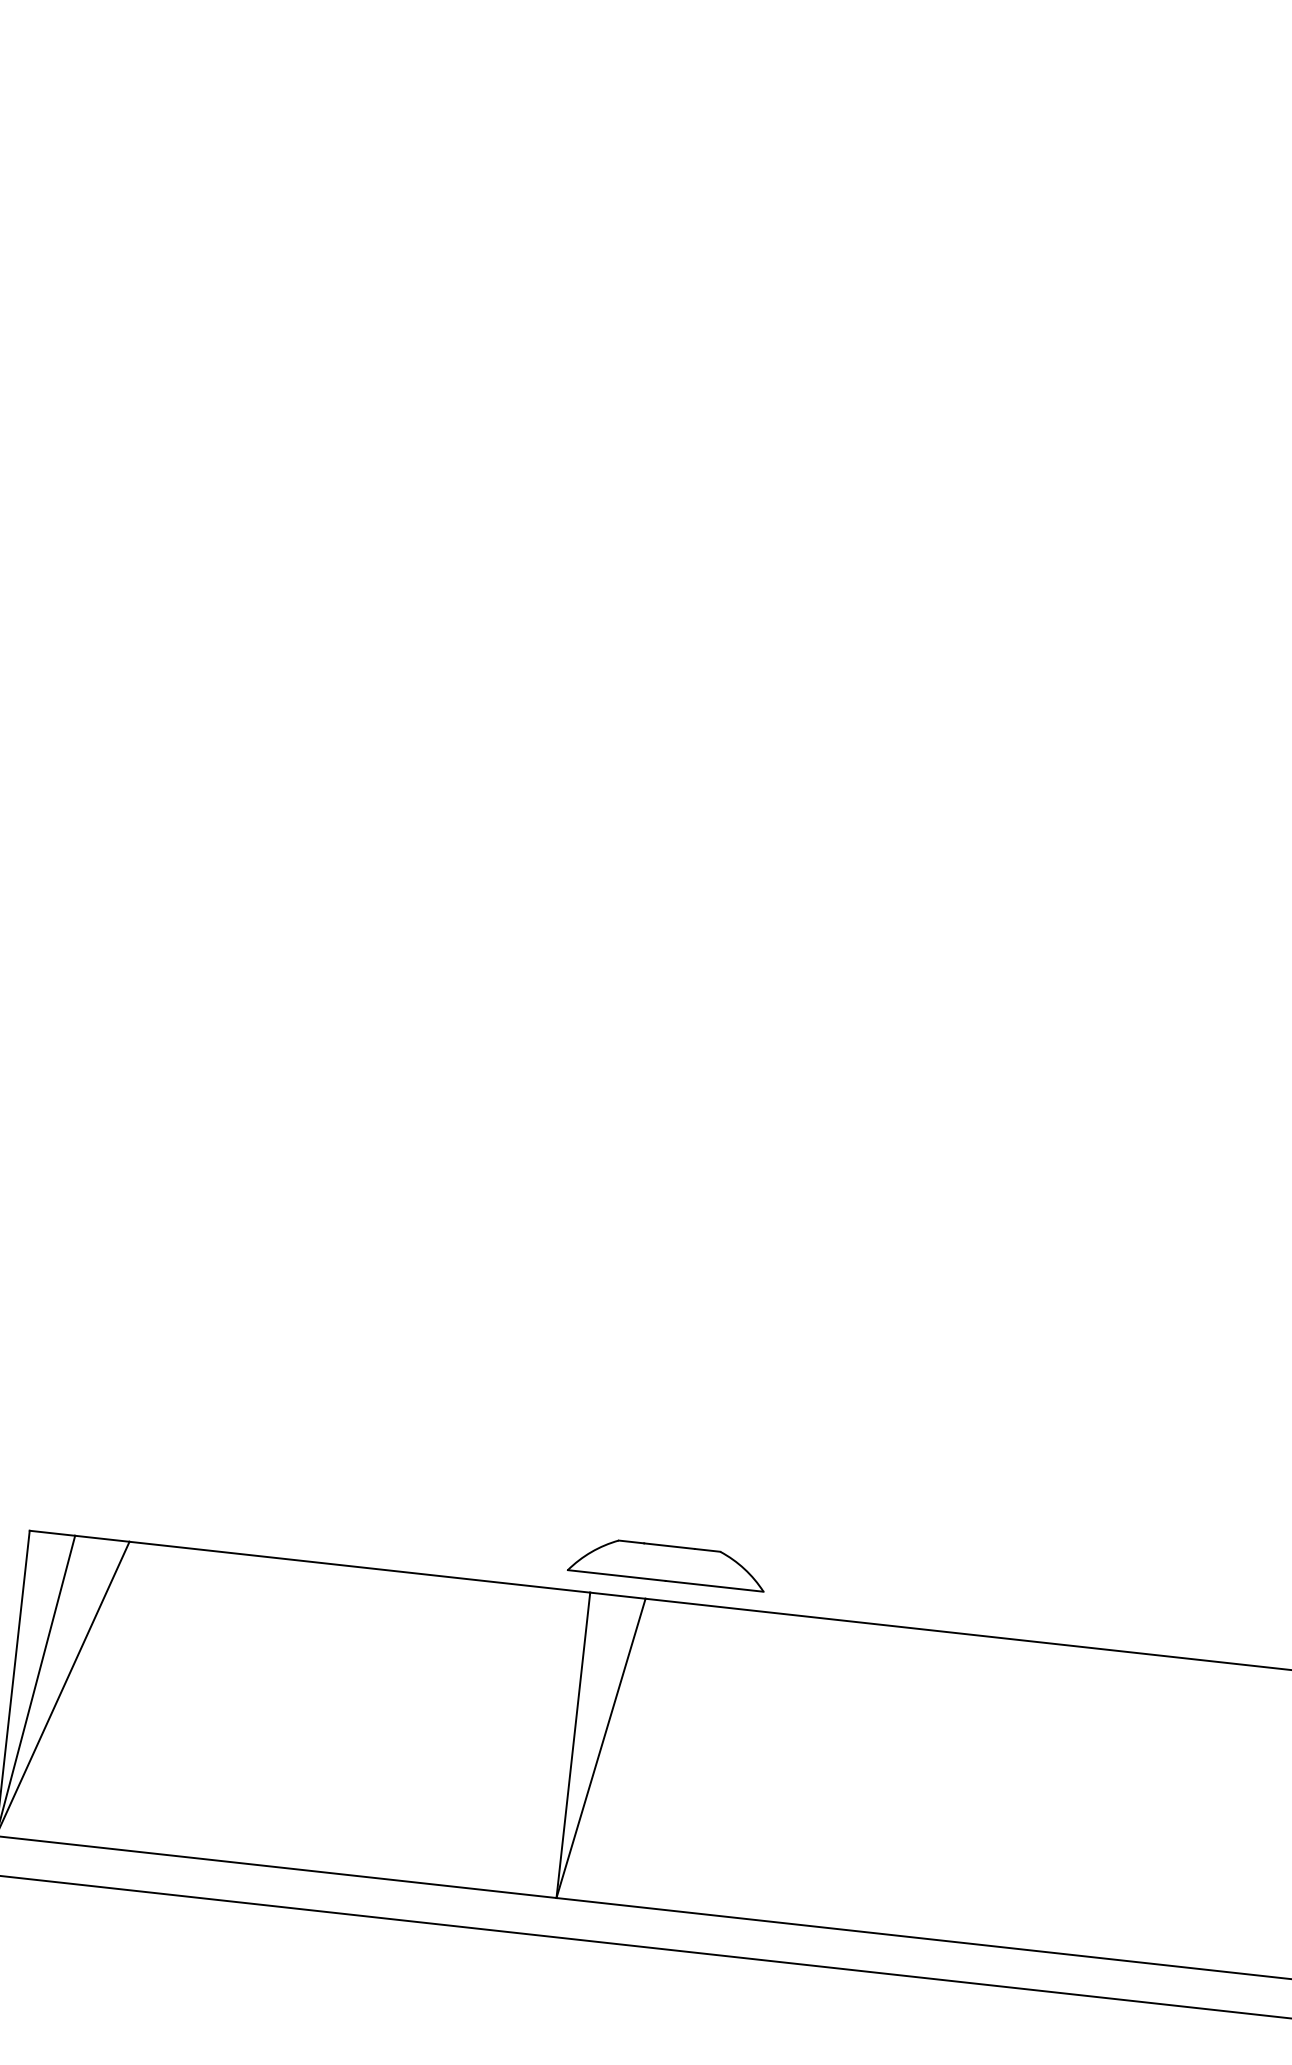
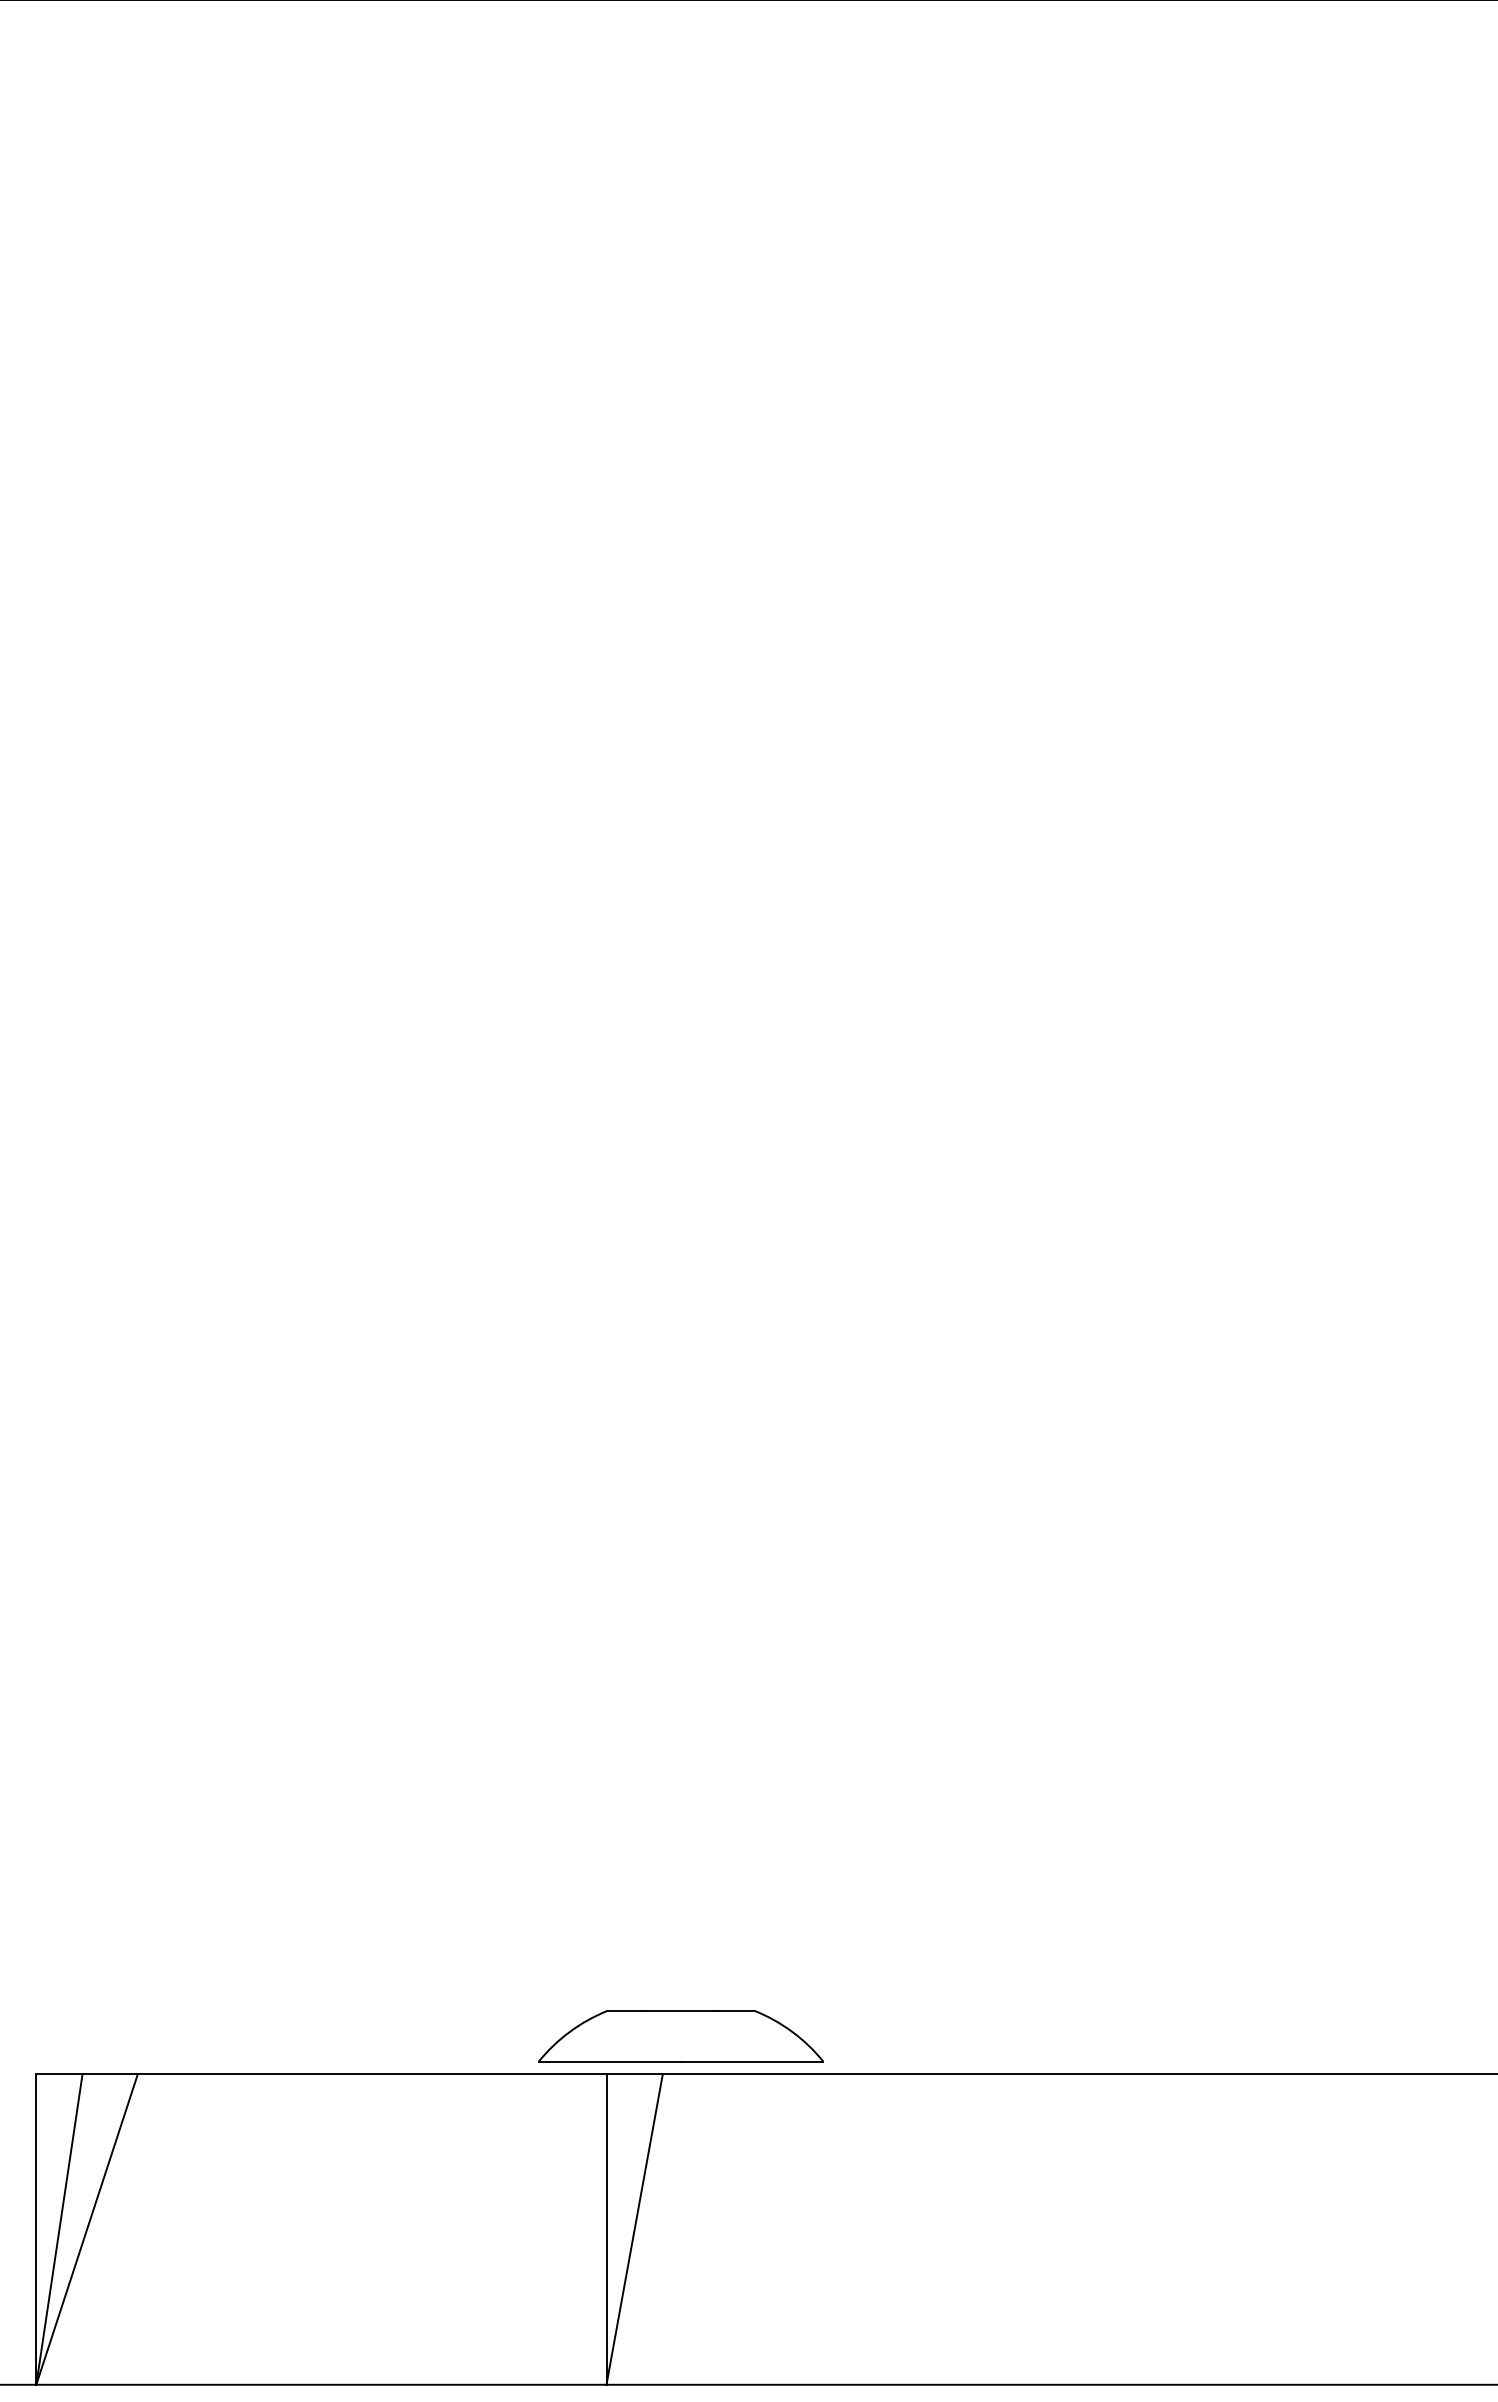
part: (667, 1563) -> (680, 2036), size x1.43

